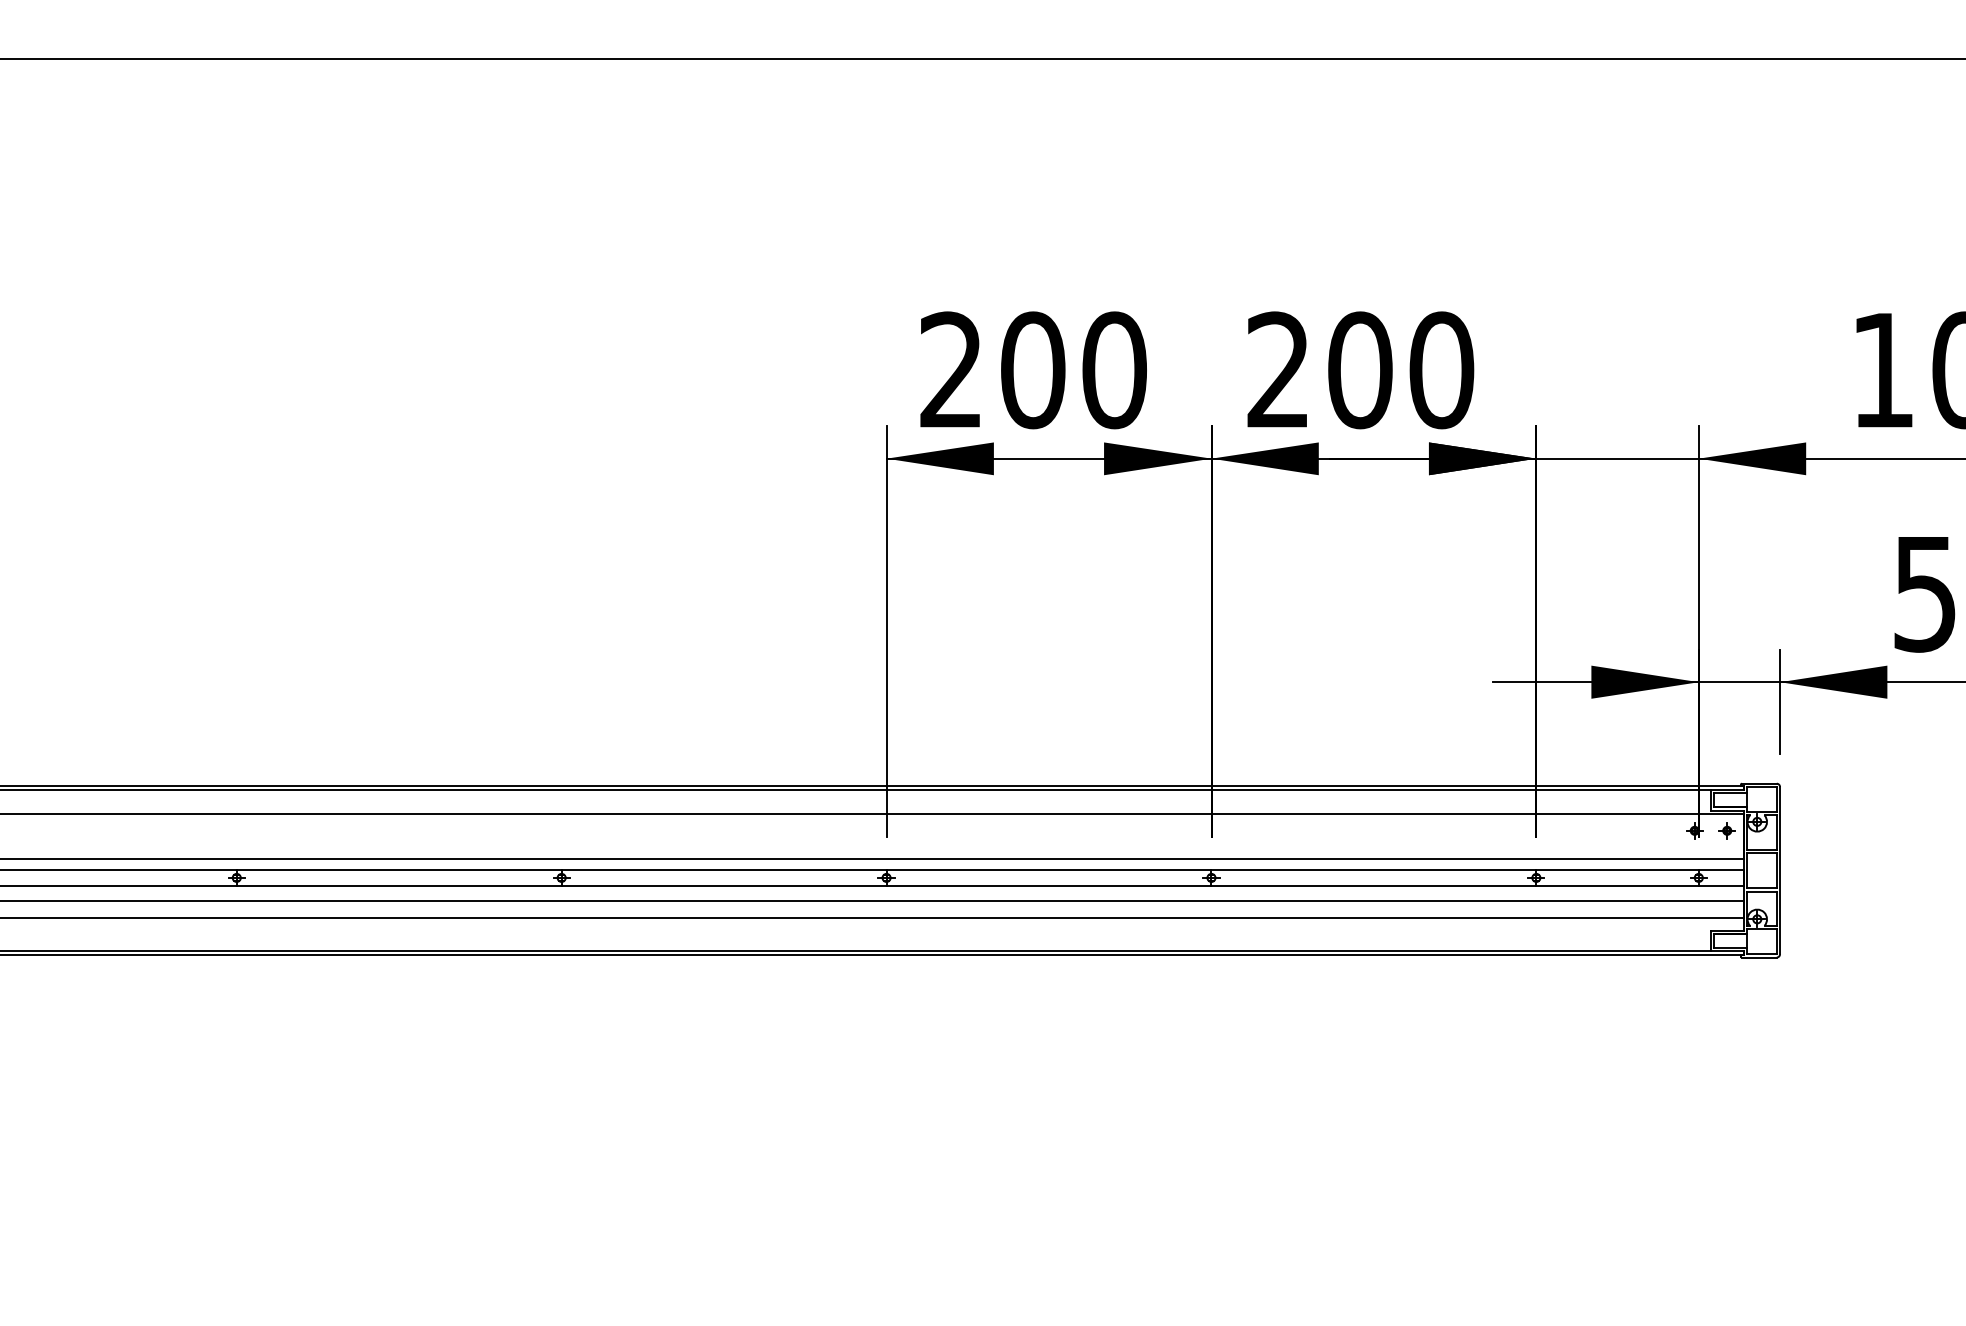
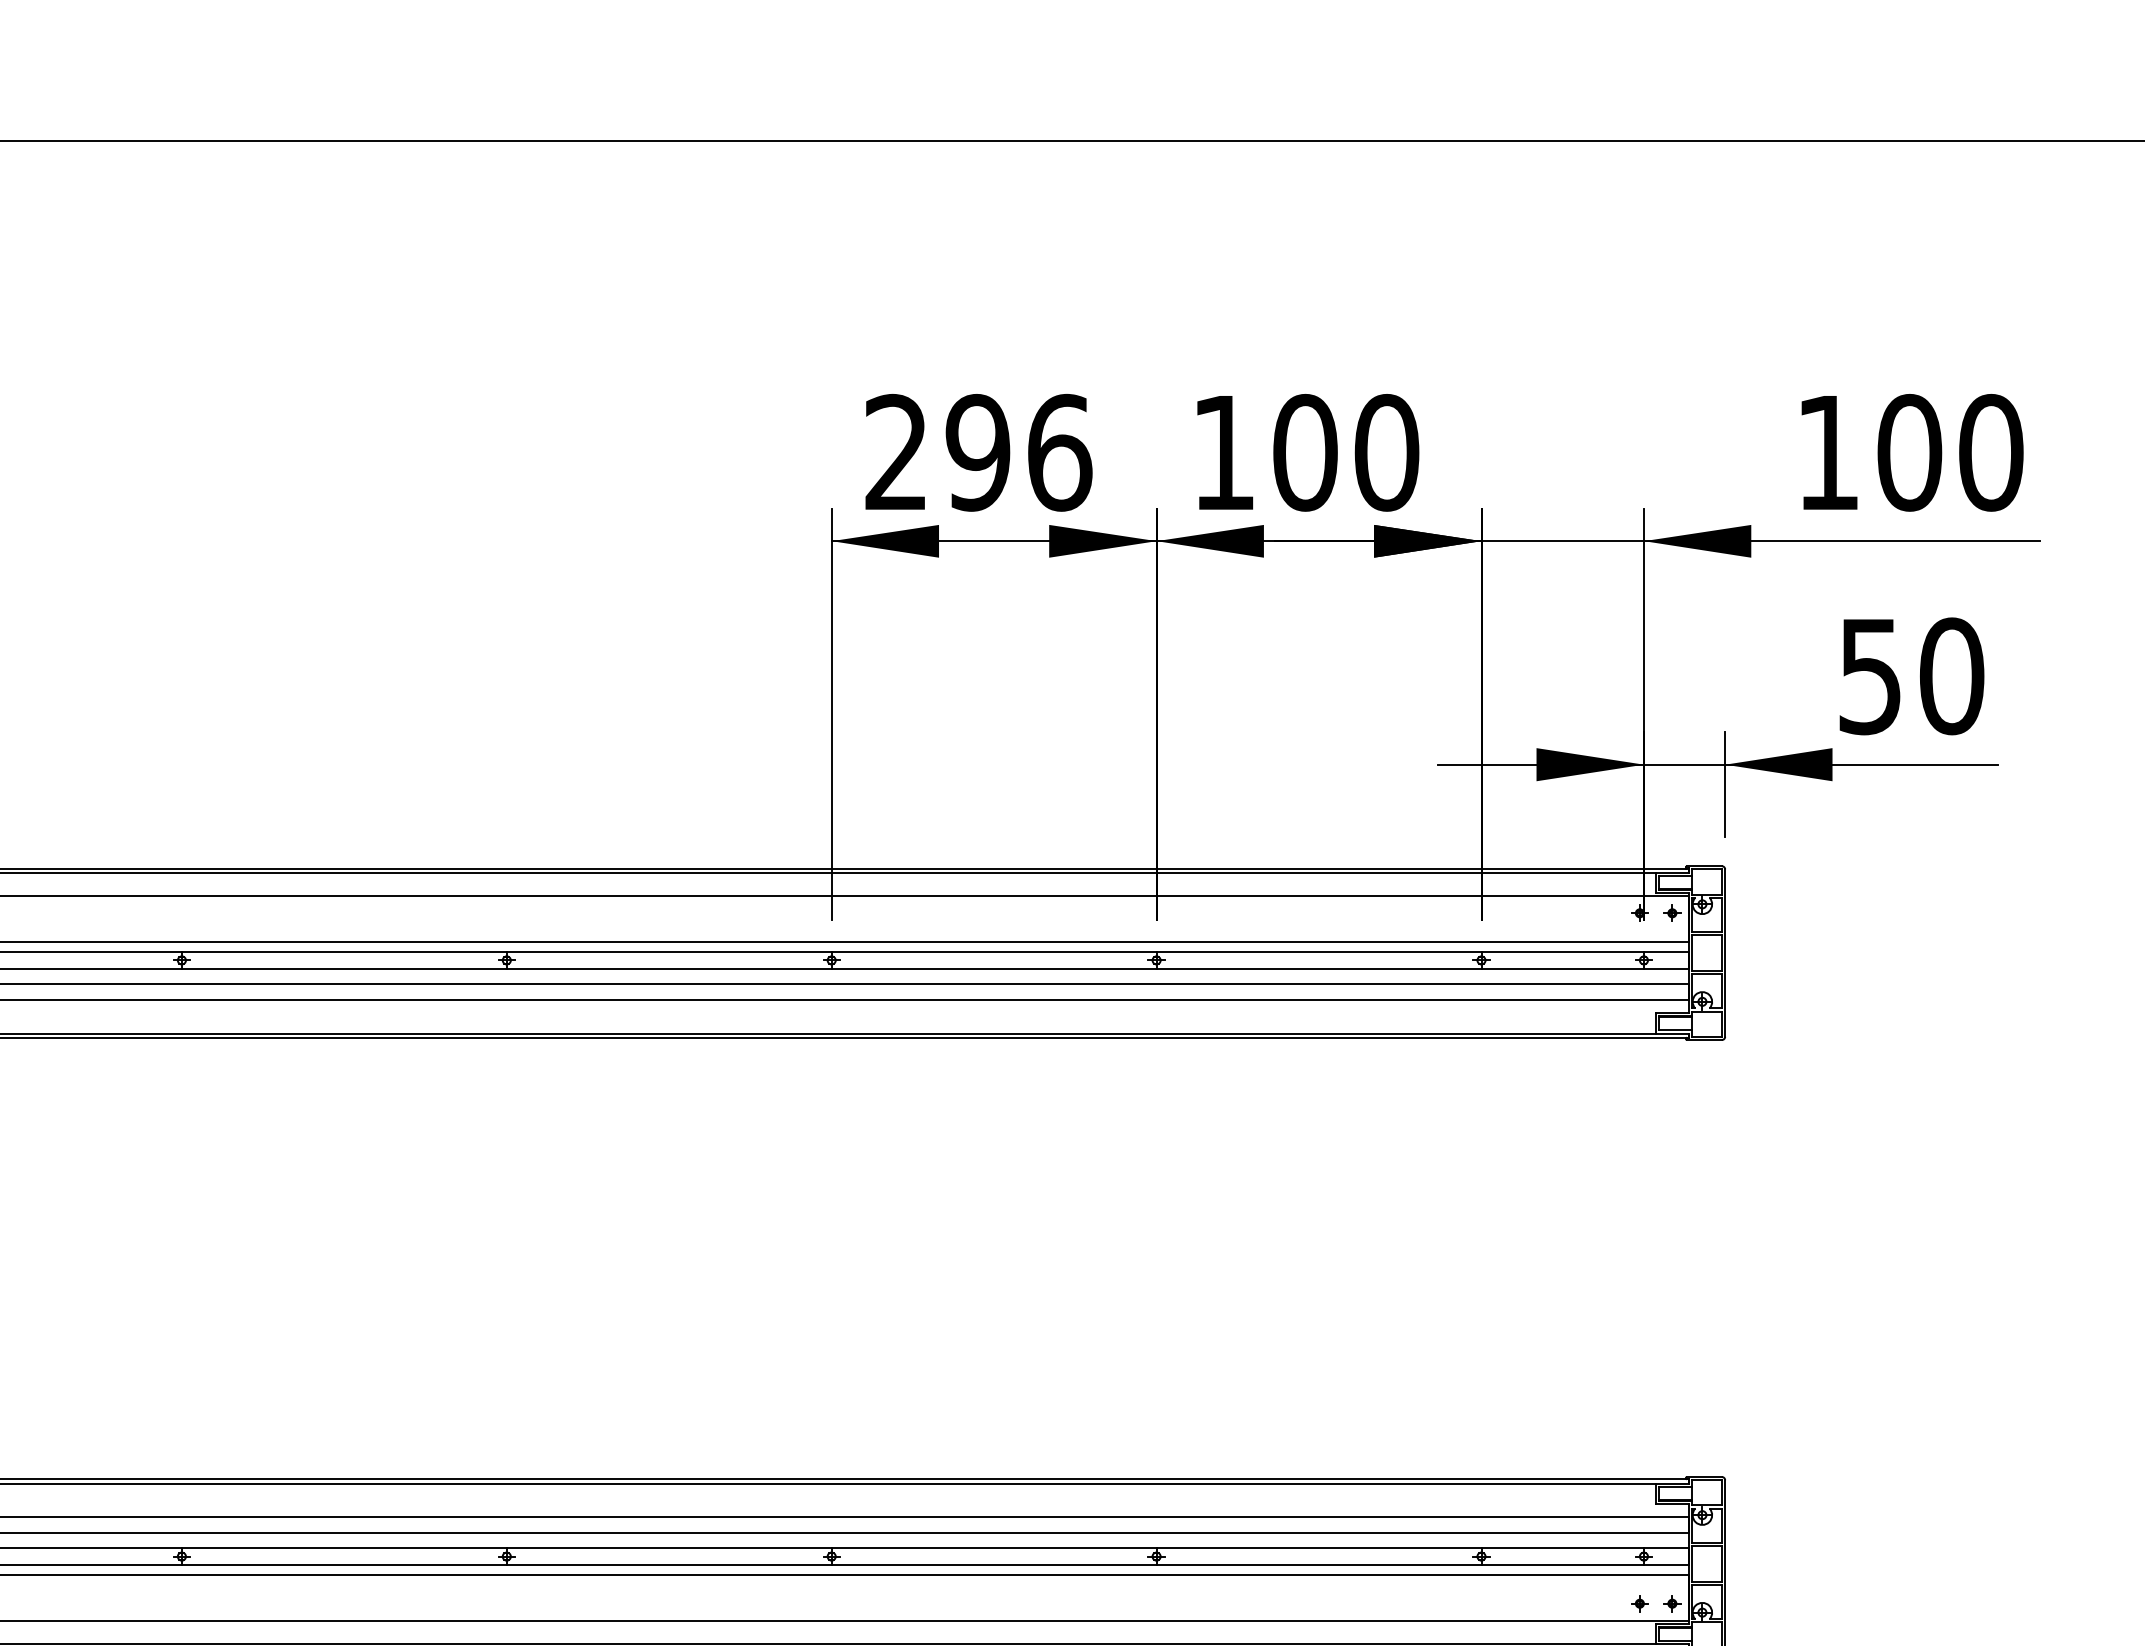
text: (1277, 369) -> (1222, 451), 200 -> 100
text: (1073, 370) -> (1018, 452), 200 -> 296

